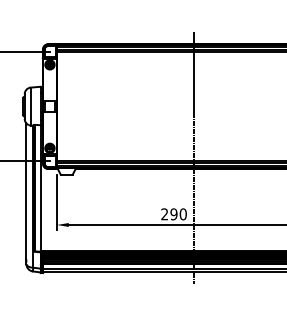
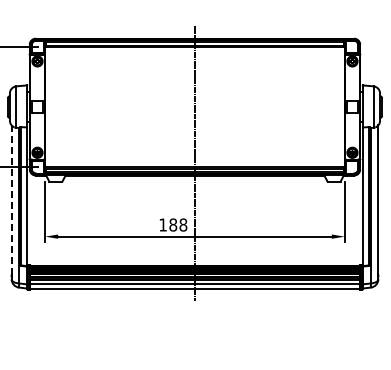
line: (26, 191) -> (11, 200), solid -> dashed
text: (174, 213) -> (173, 224), 290 -> 188

